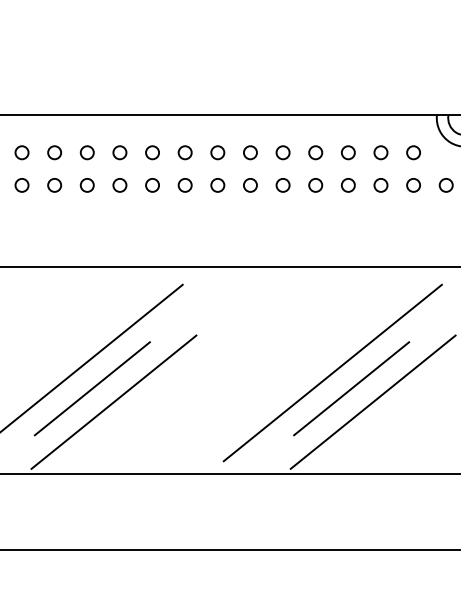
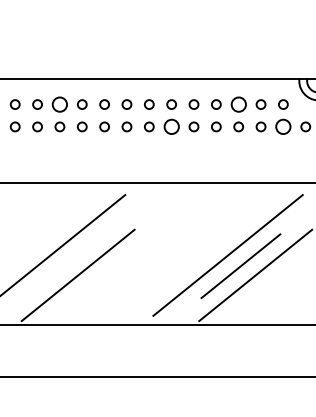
circle: (86, 152) -> (59, 104), size x1.6
circle: (348, 152) -> (238, 104), size x1.6
circle: (250, 184) -> (171, 126), size x1.6
circle: (413, 184) -> (283, 126), size x1.6
line: (92, 389) -> (63, 266), removed

